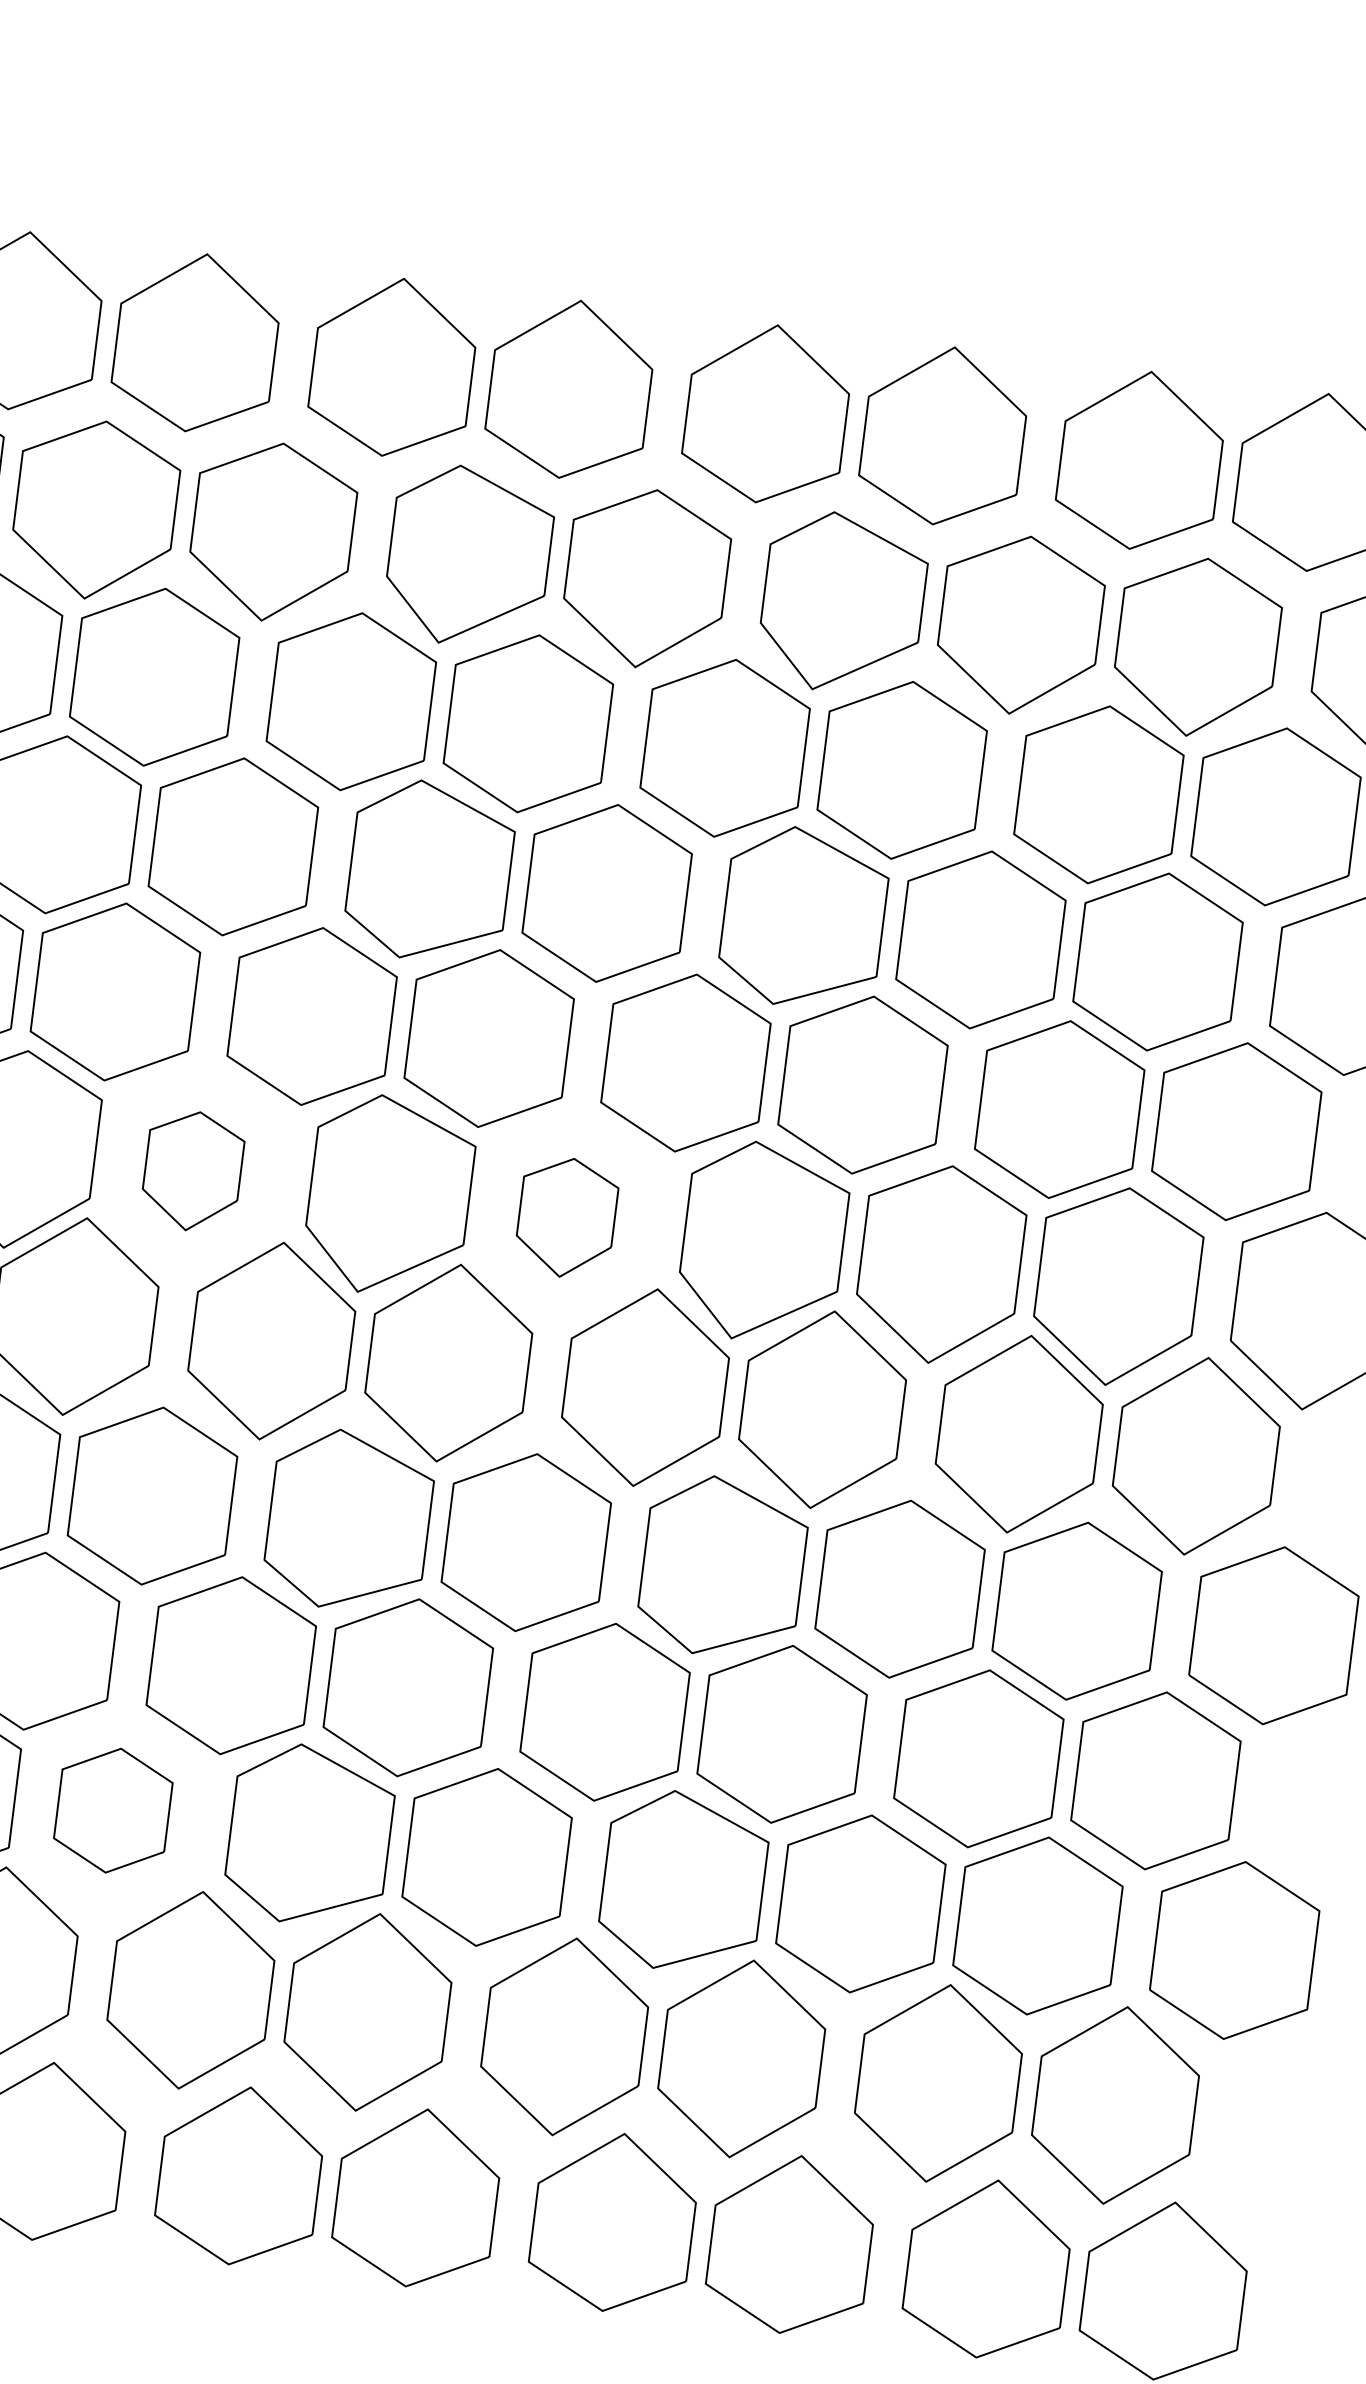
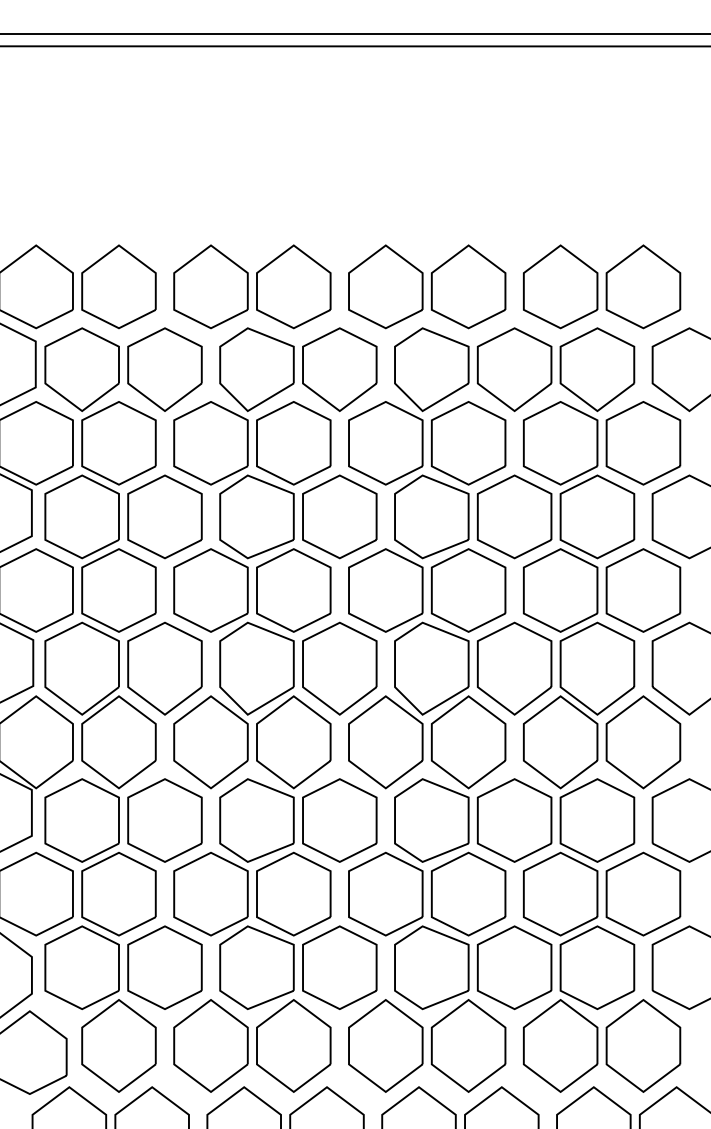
part: (191, 1170) -> (164, 668), size x1.67
part: (566, 1217) -> (339, 668), size x1.67
part: (112, 1810) -> (164, 967), size x1.43

